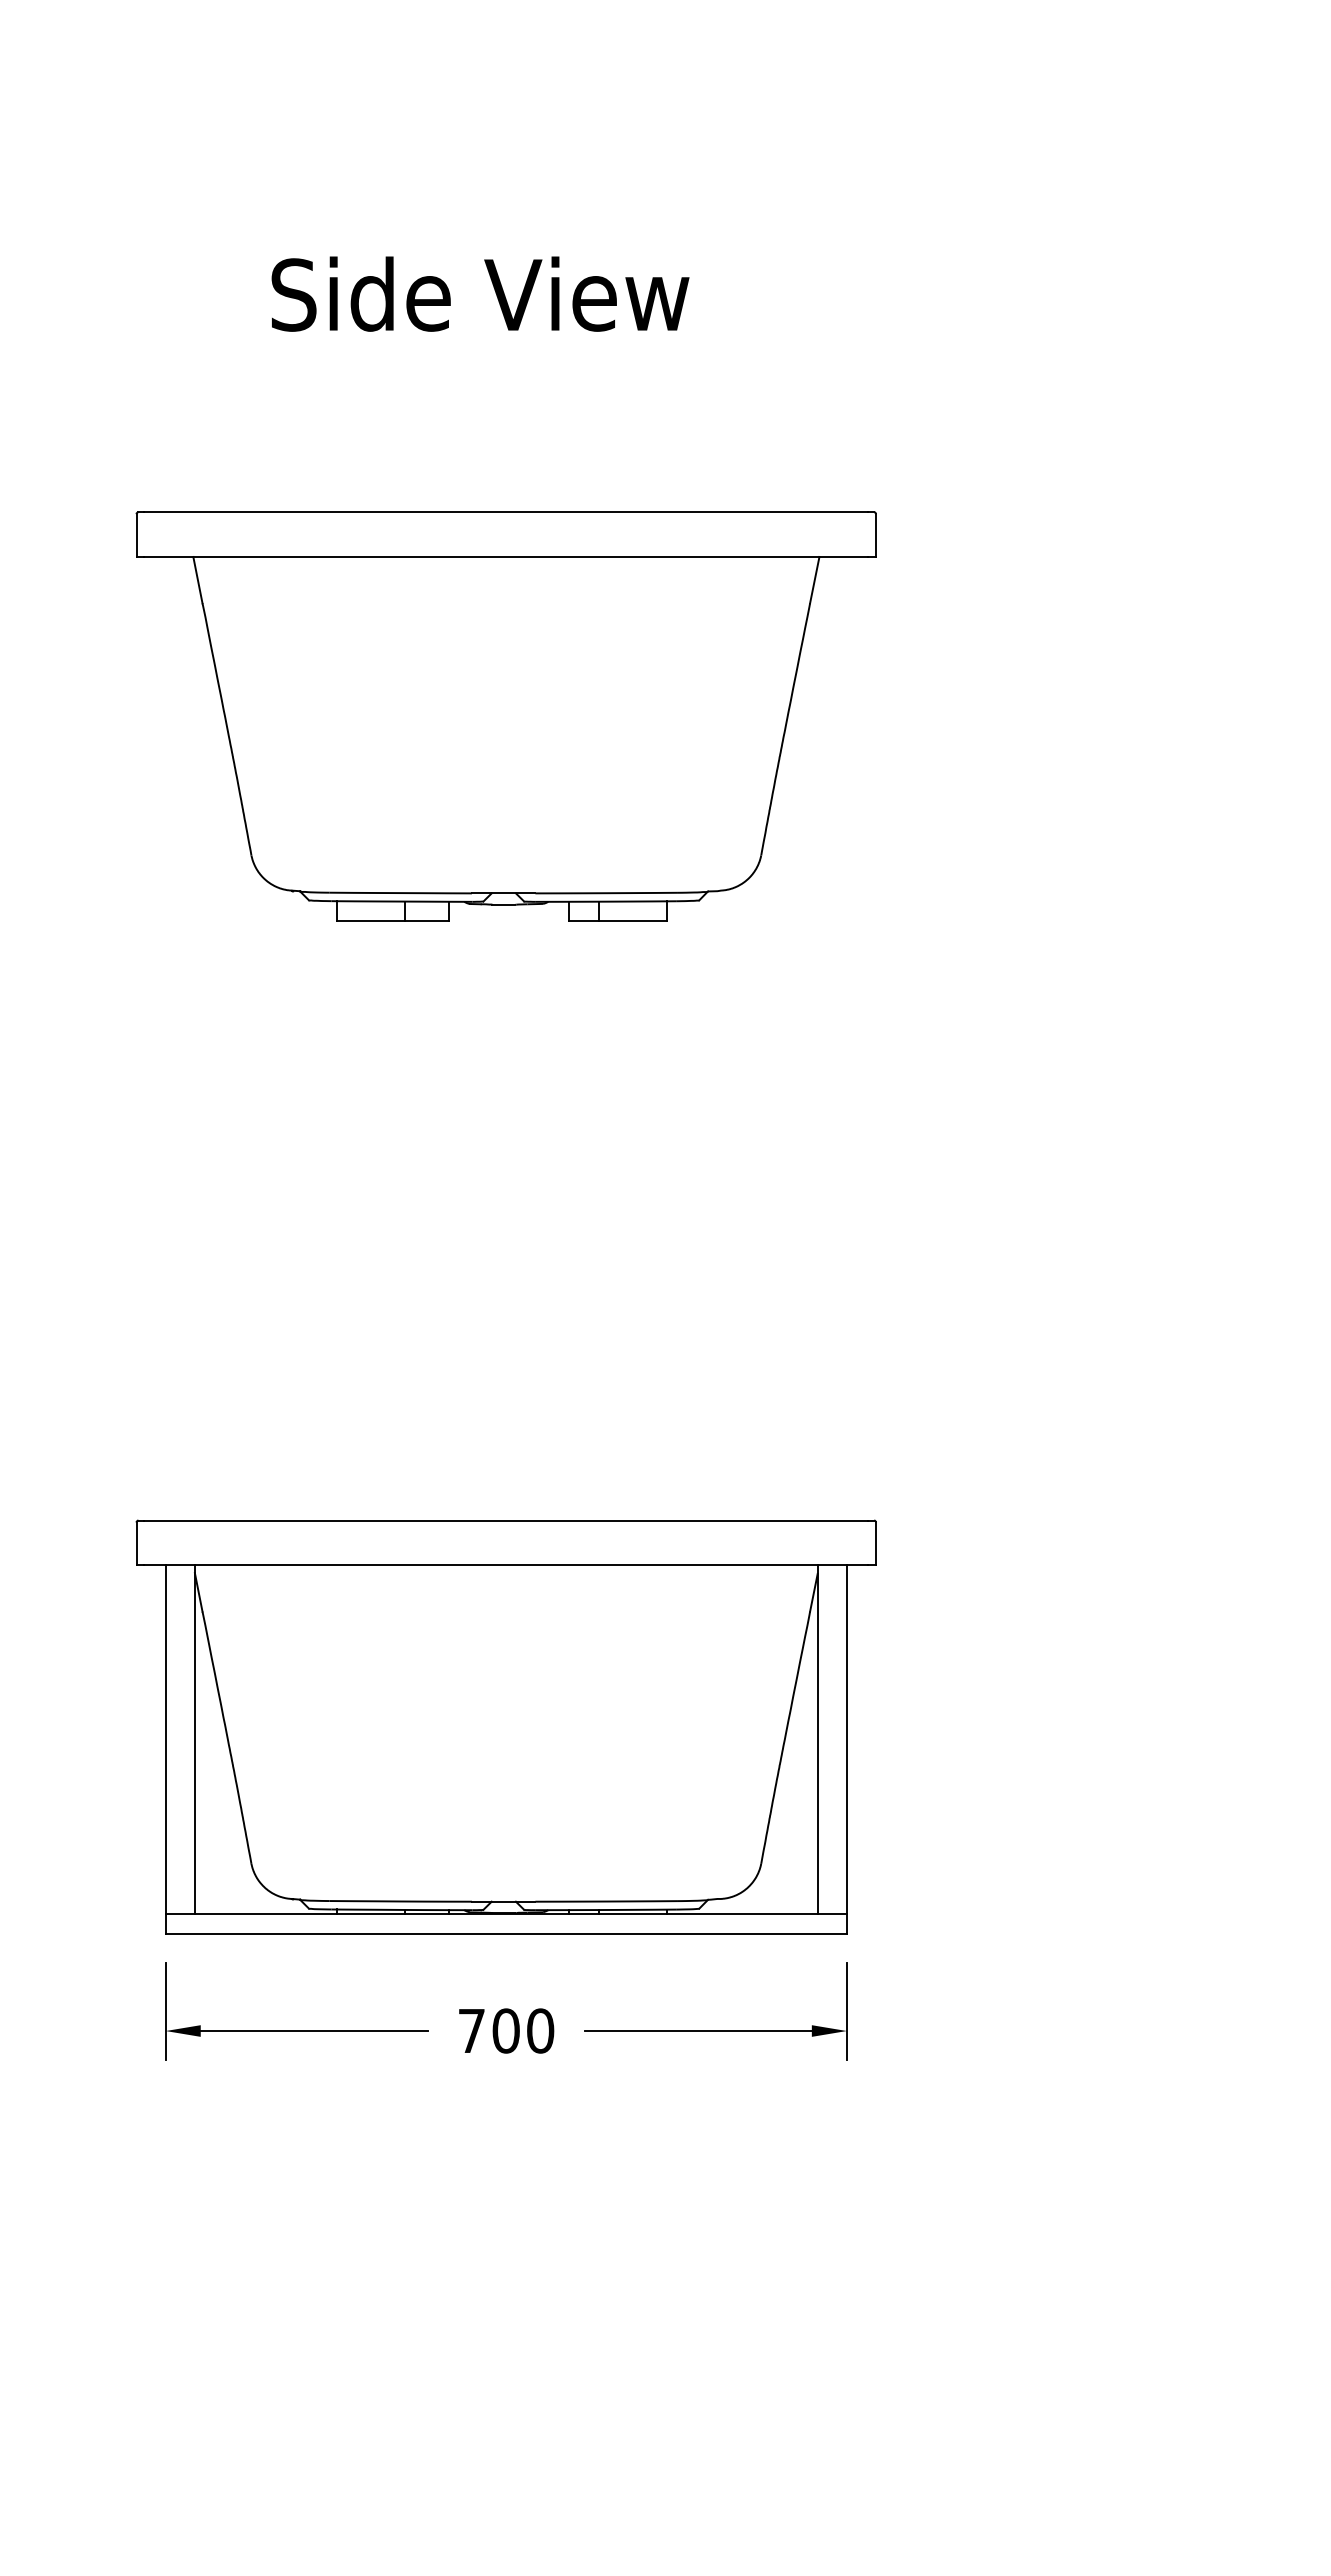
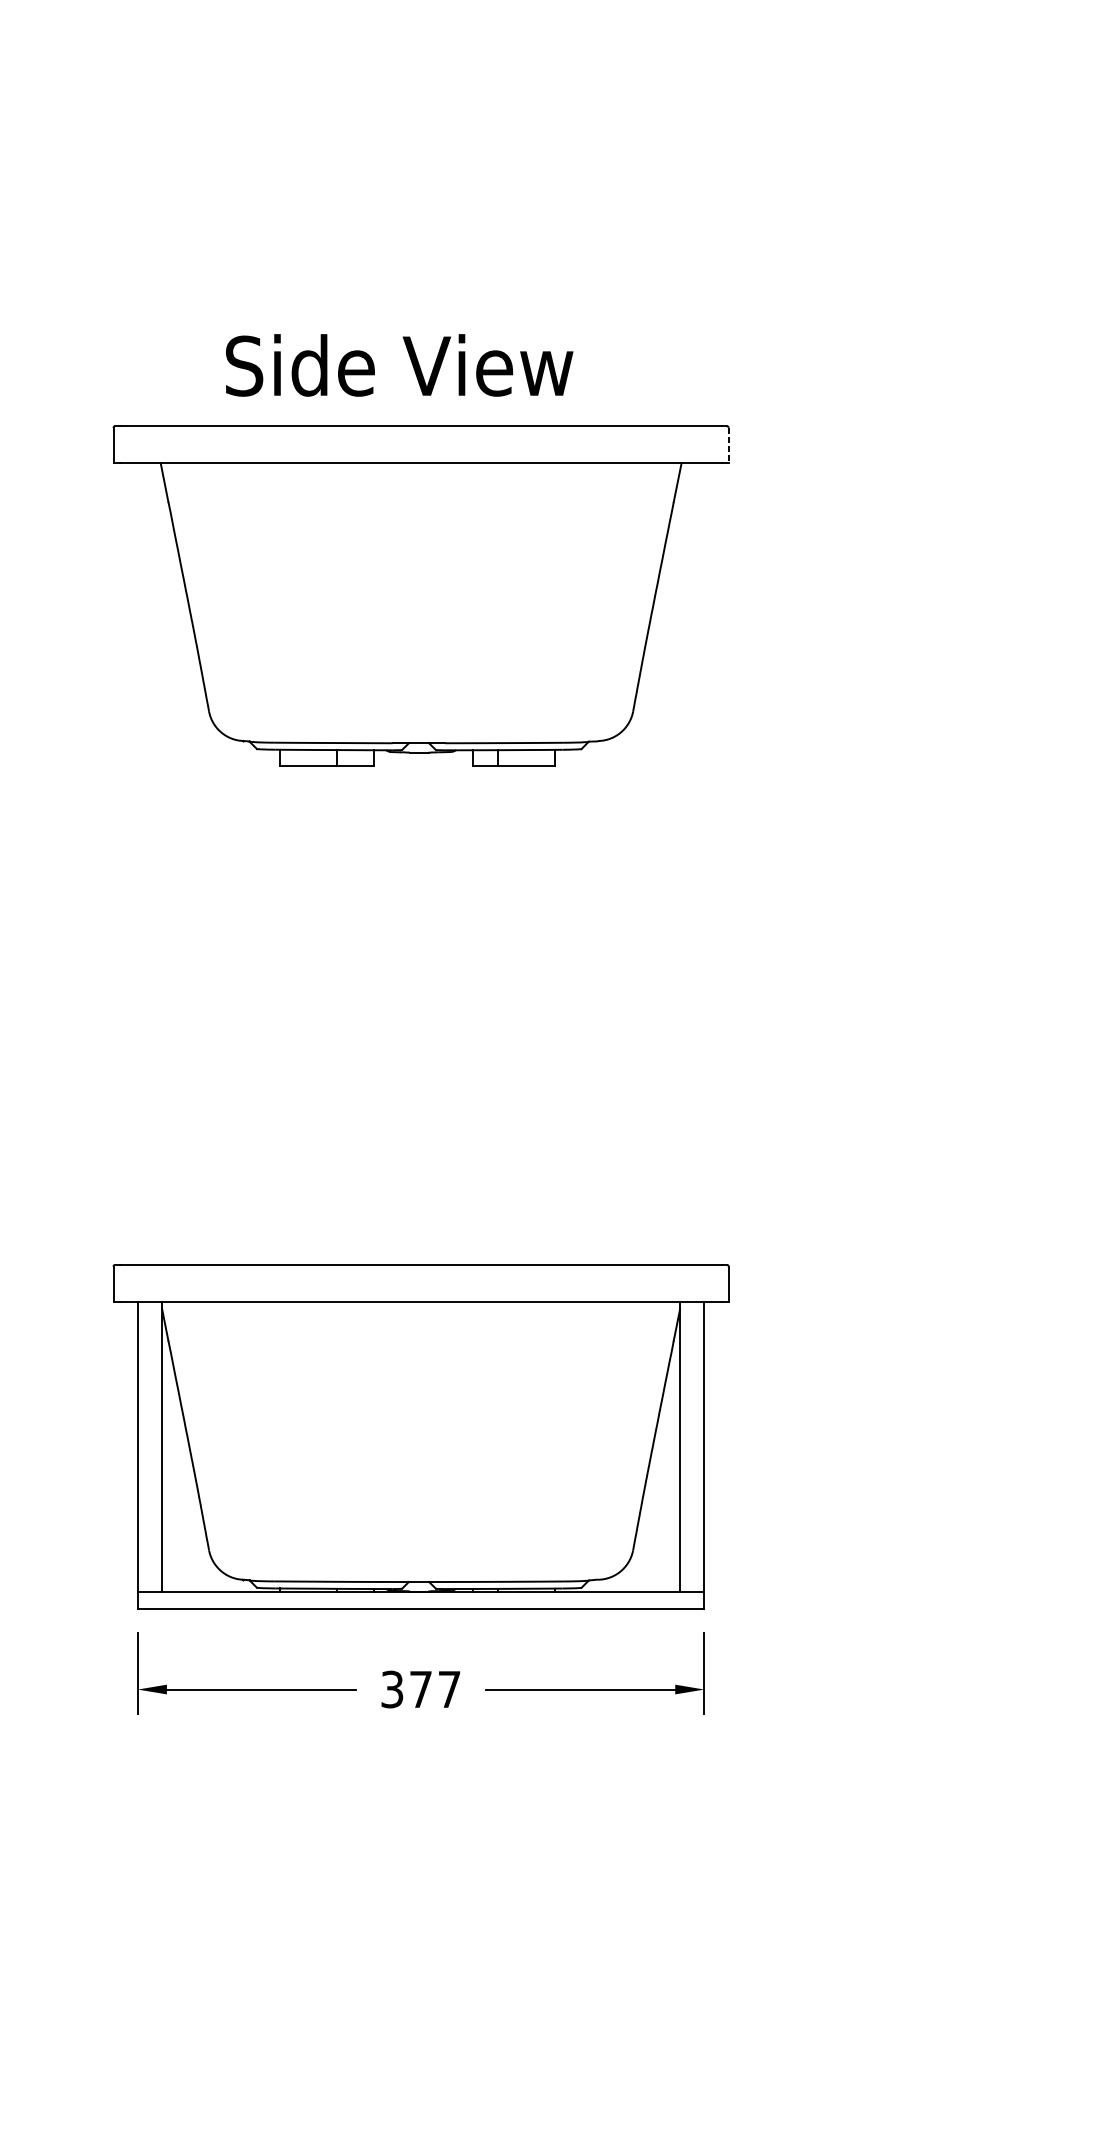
text: (480, 293) -> (399, 364), moved
line: (876, 536) -> (729, 446), solid -> dashed
text: (506, 2030) -> (421, 1689), 700 -> 377

